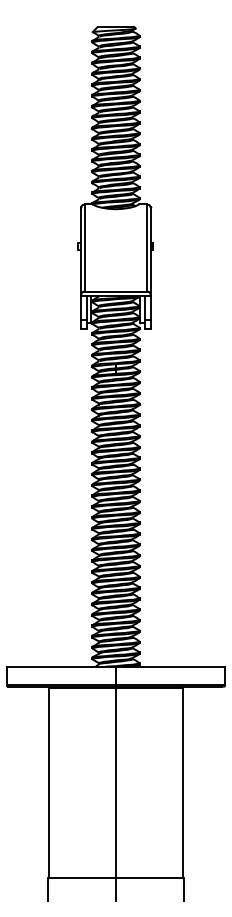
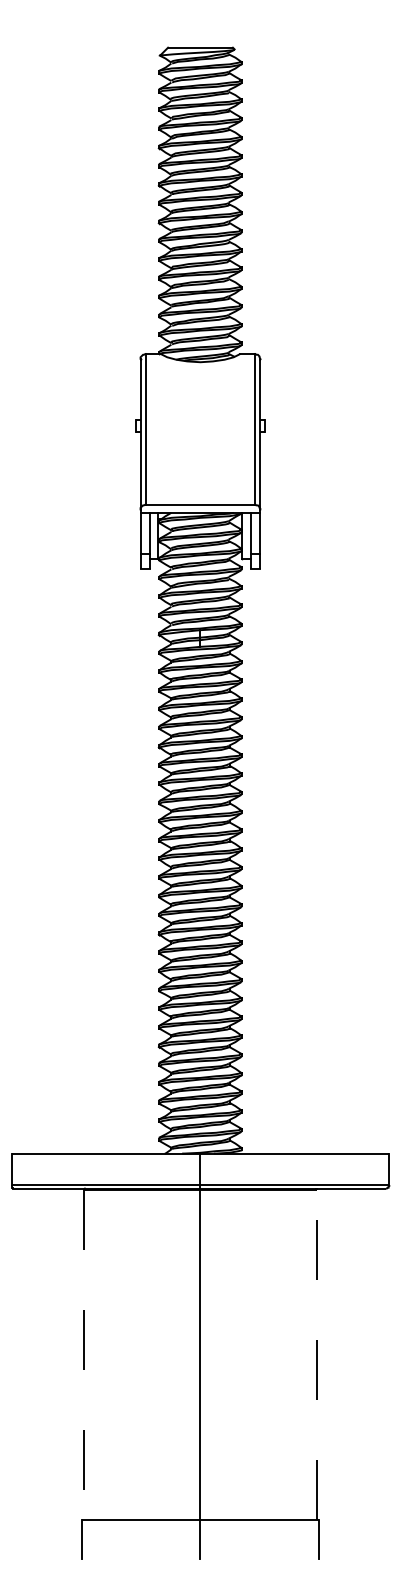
line: (183, 782) -> (317, 1354), solid -> dashed
line: (48, 783) -> (83, 1355), solid -> dashed

